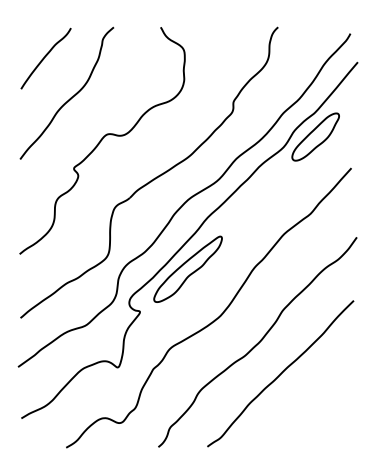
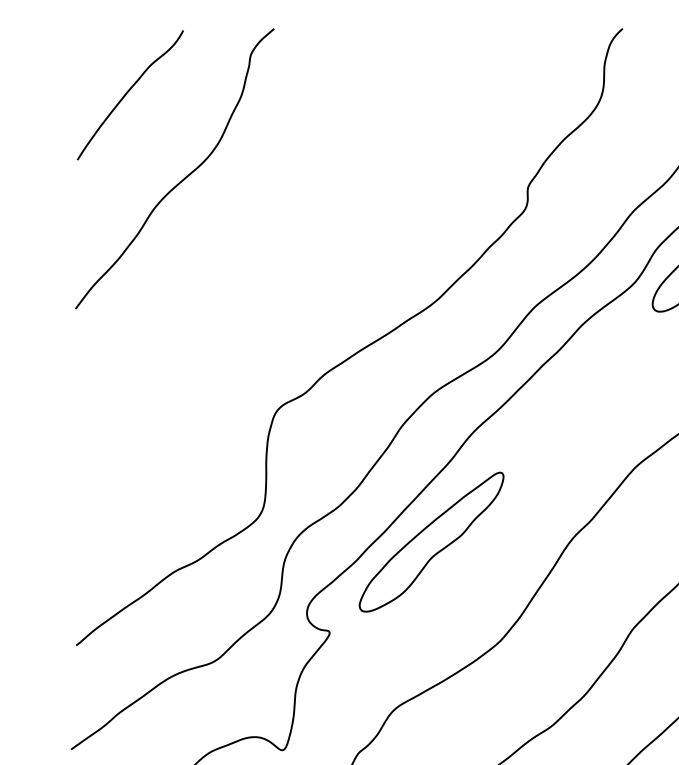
curve: (102, 140) -> (250, 268), removed

